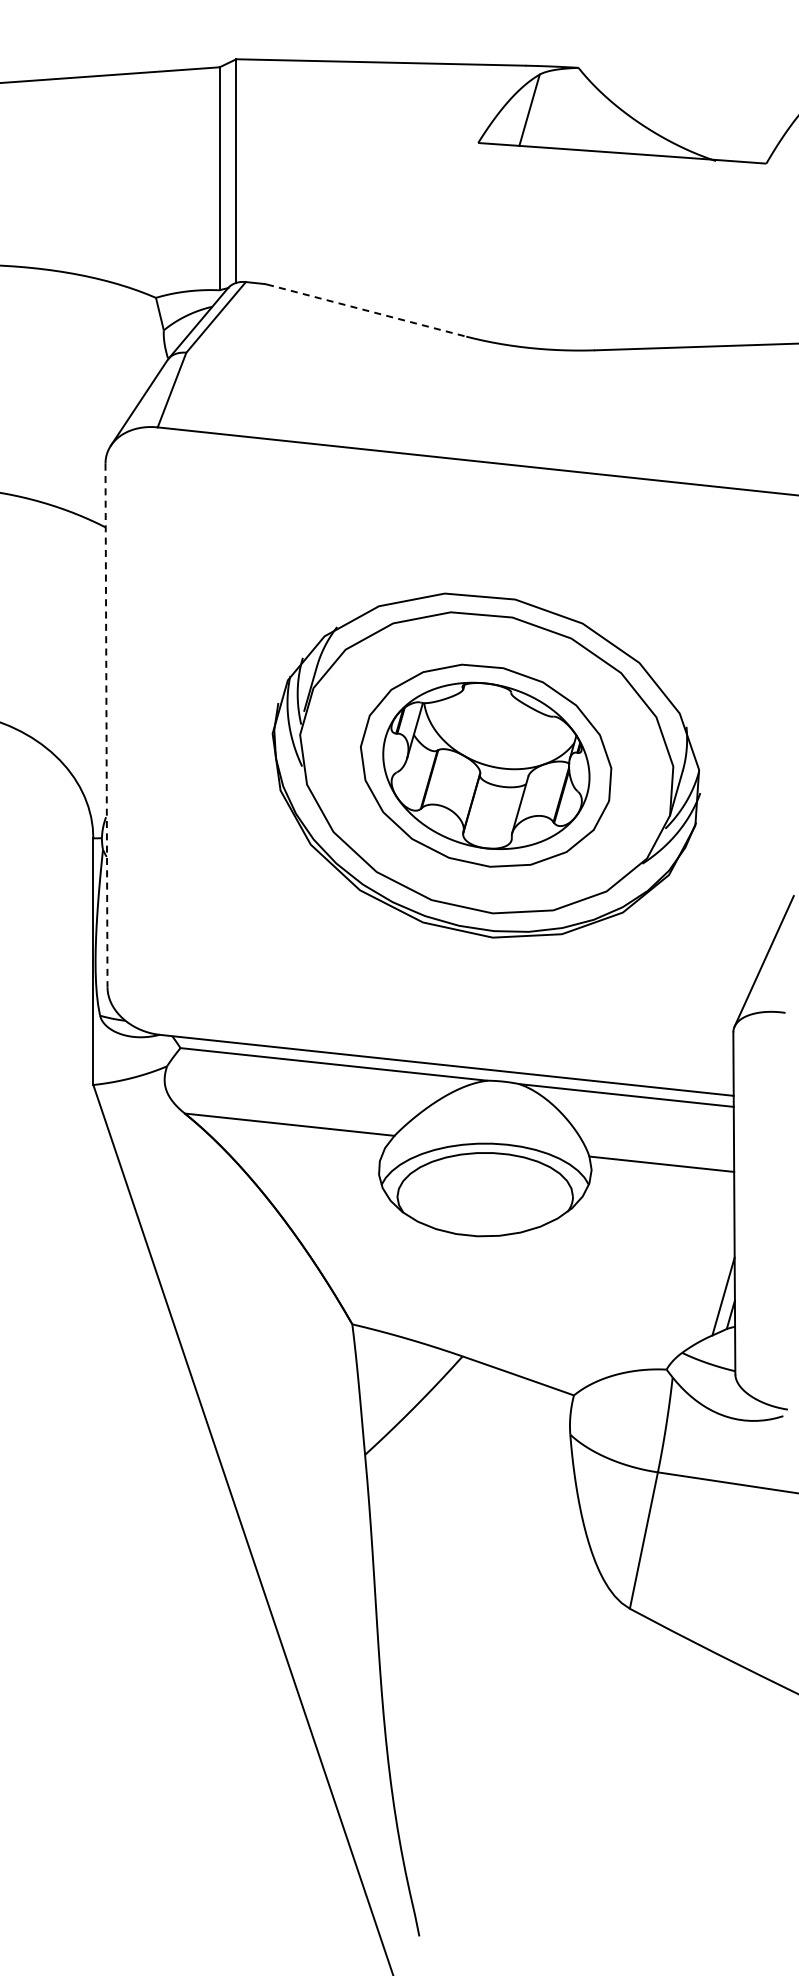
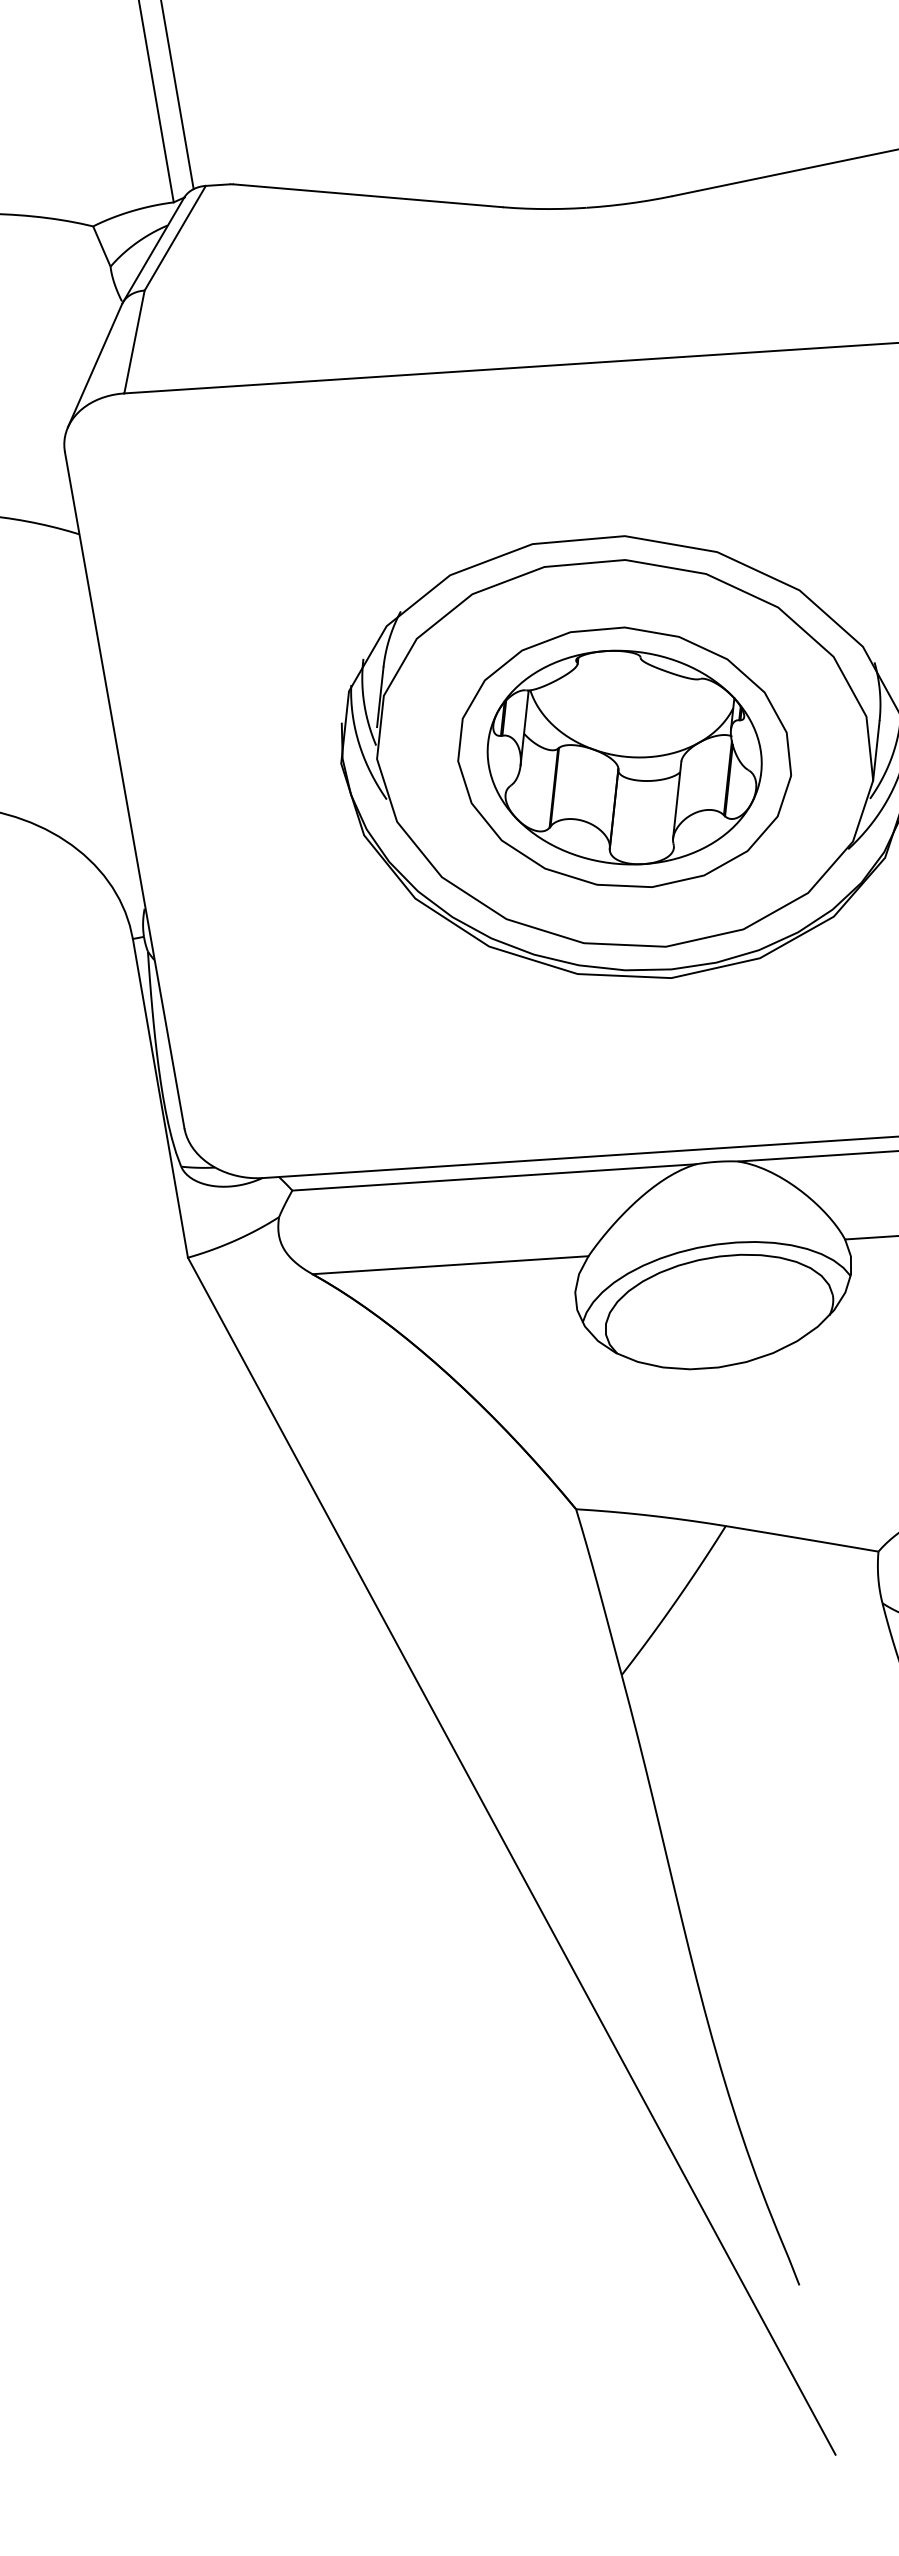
line: (366, 310) -> (368, 195), dashed -> solid
line: (106, 725) -> (124, 790), dashed -> solid

